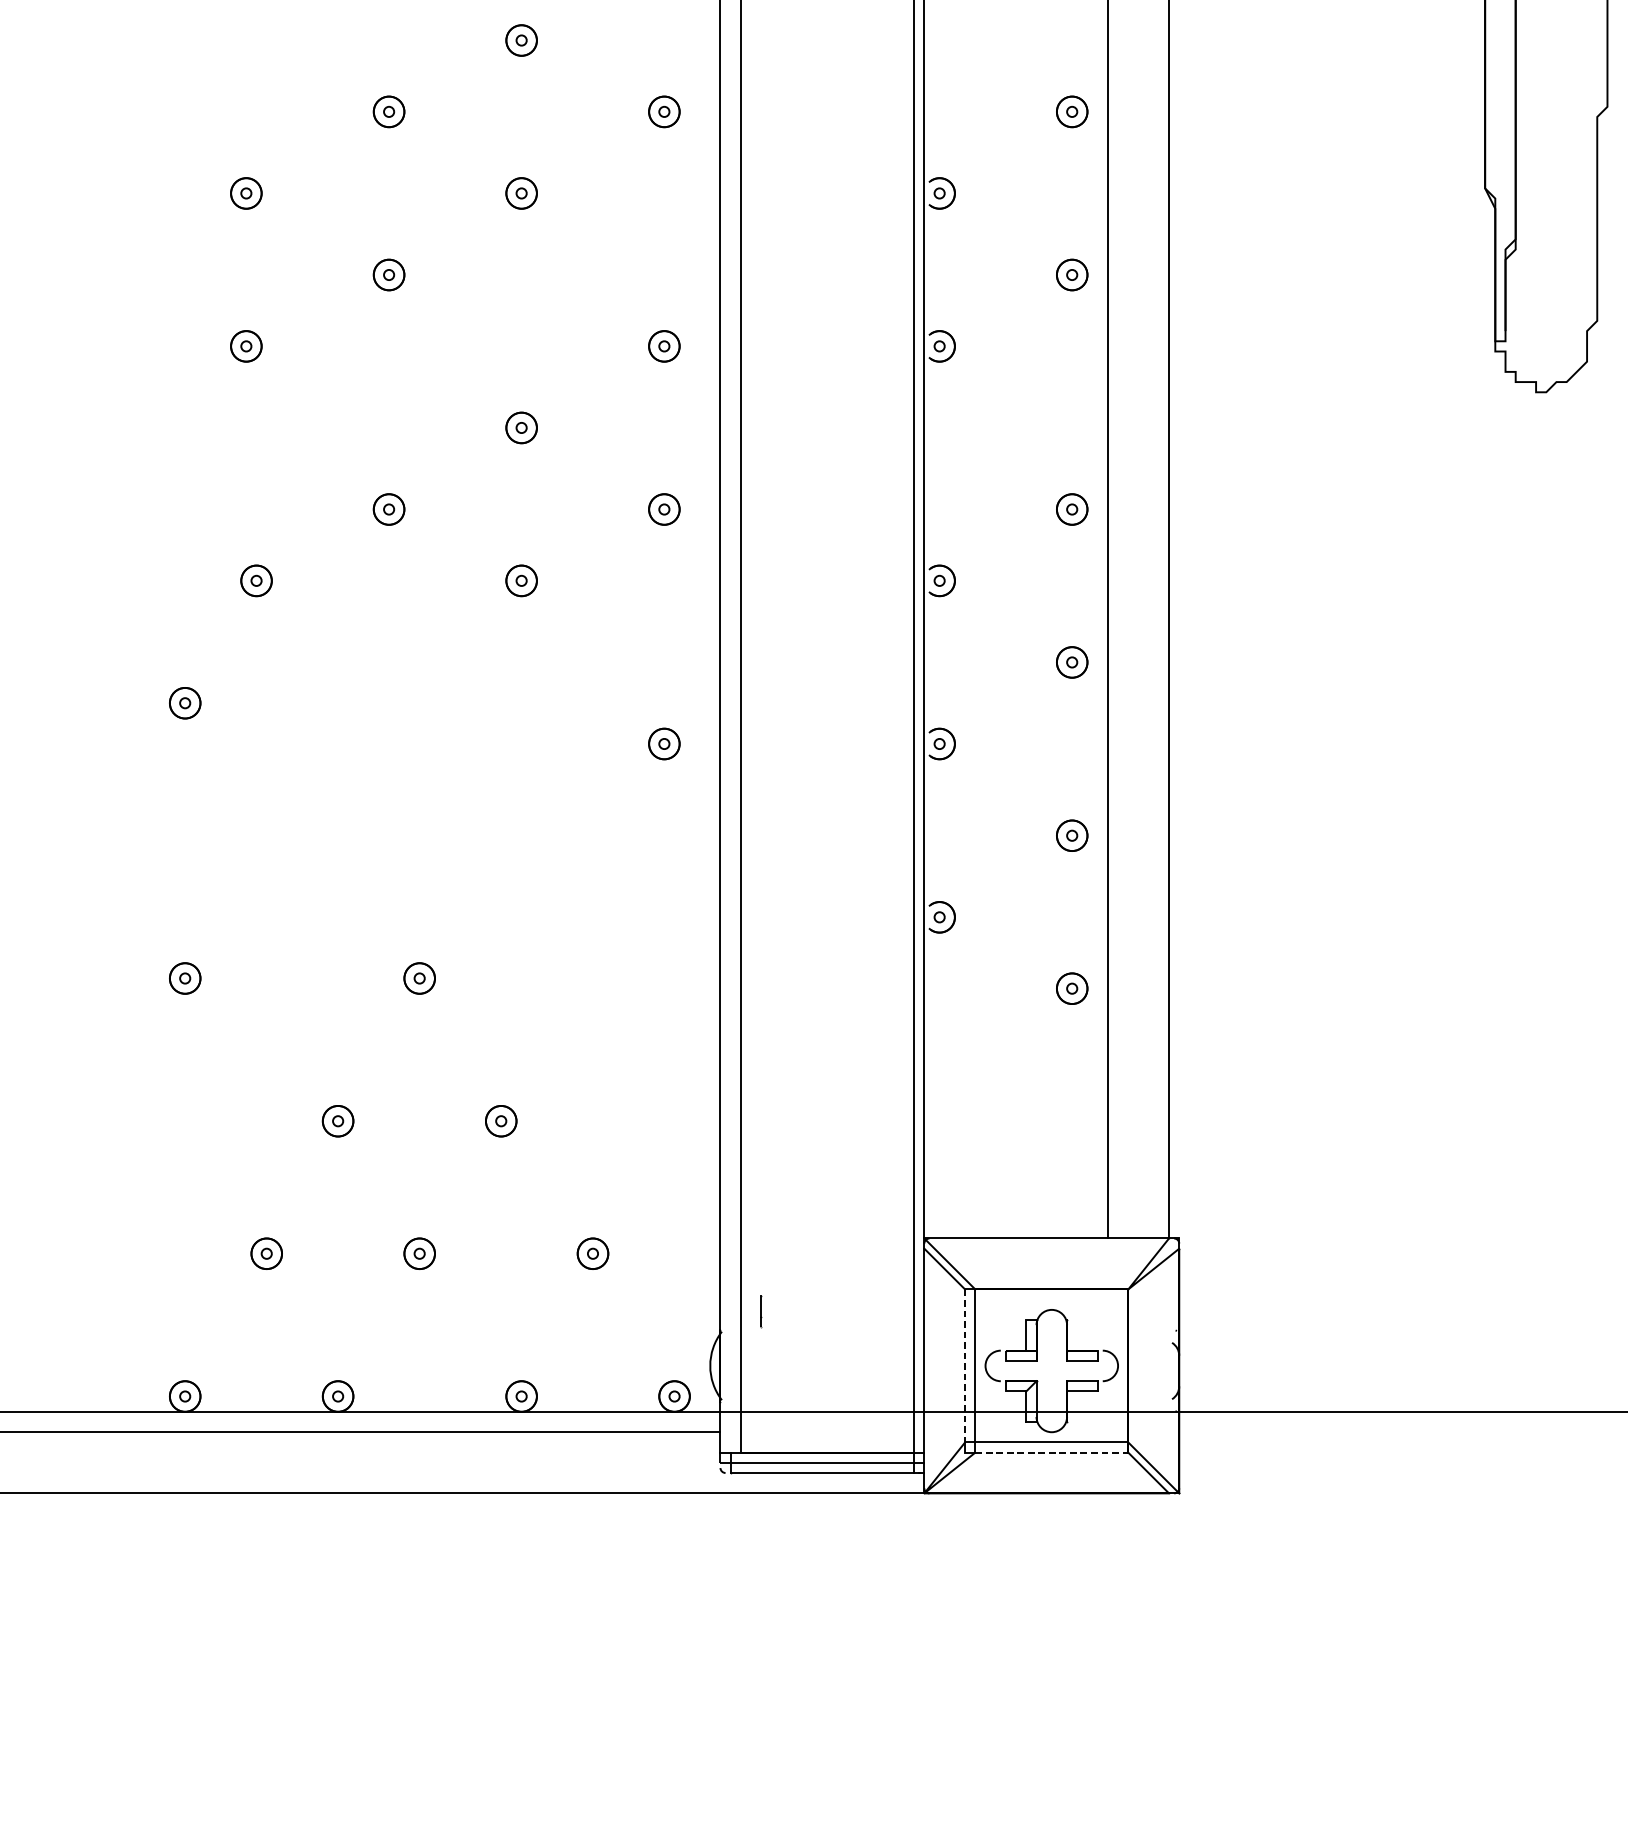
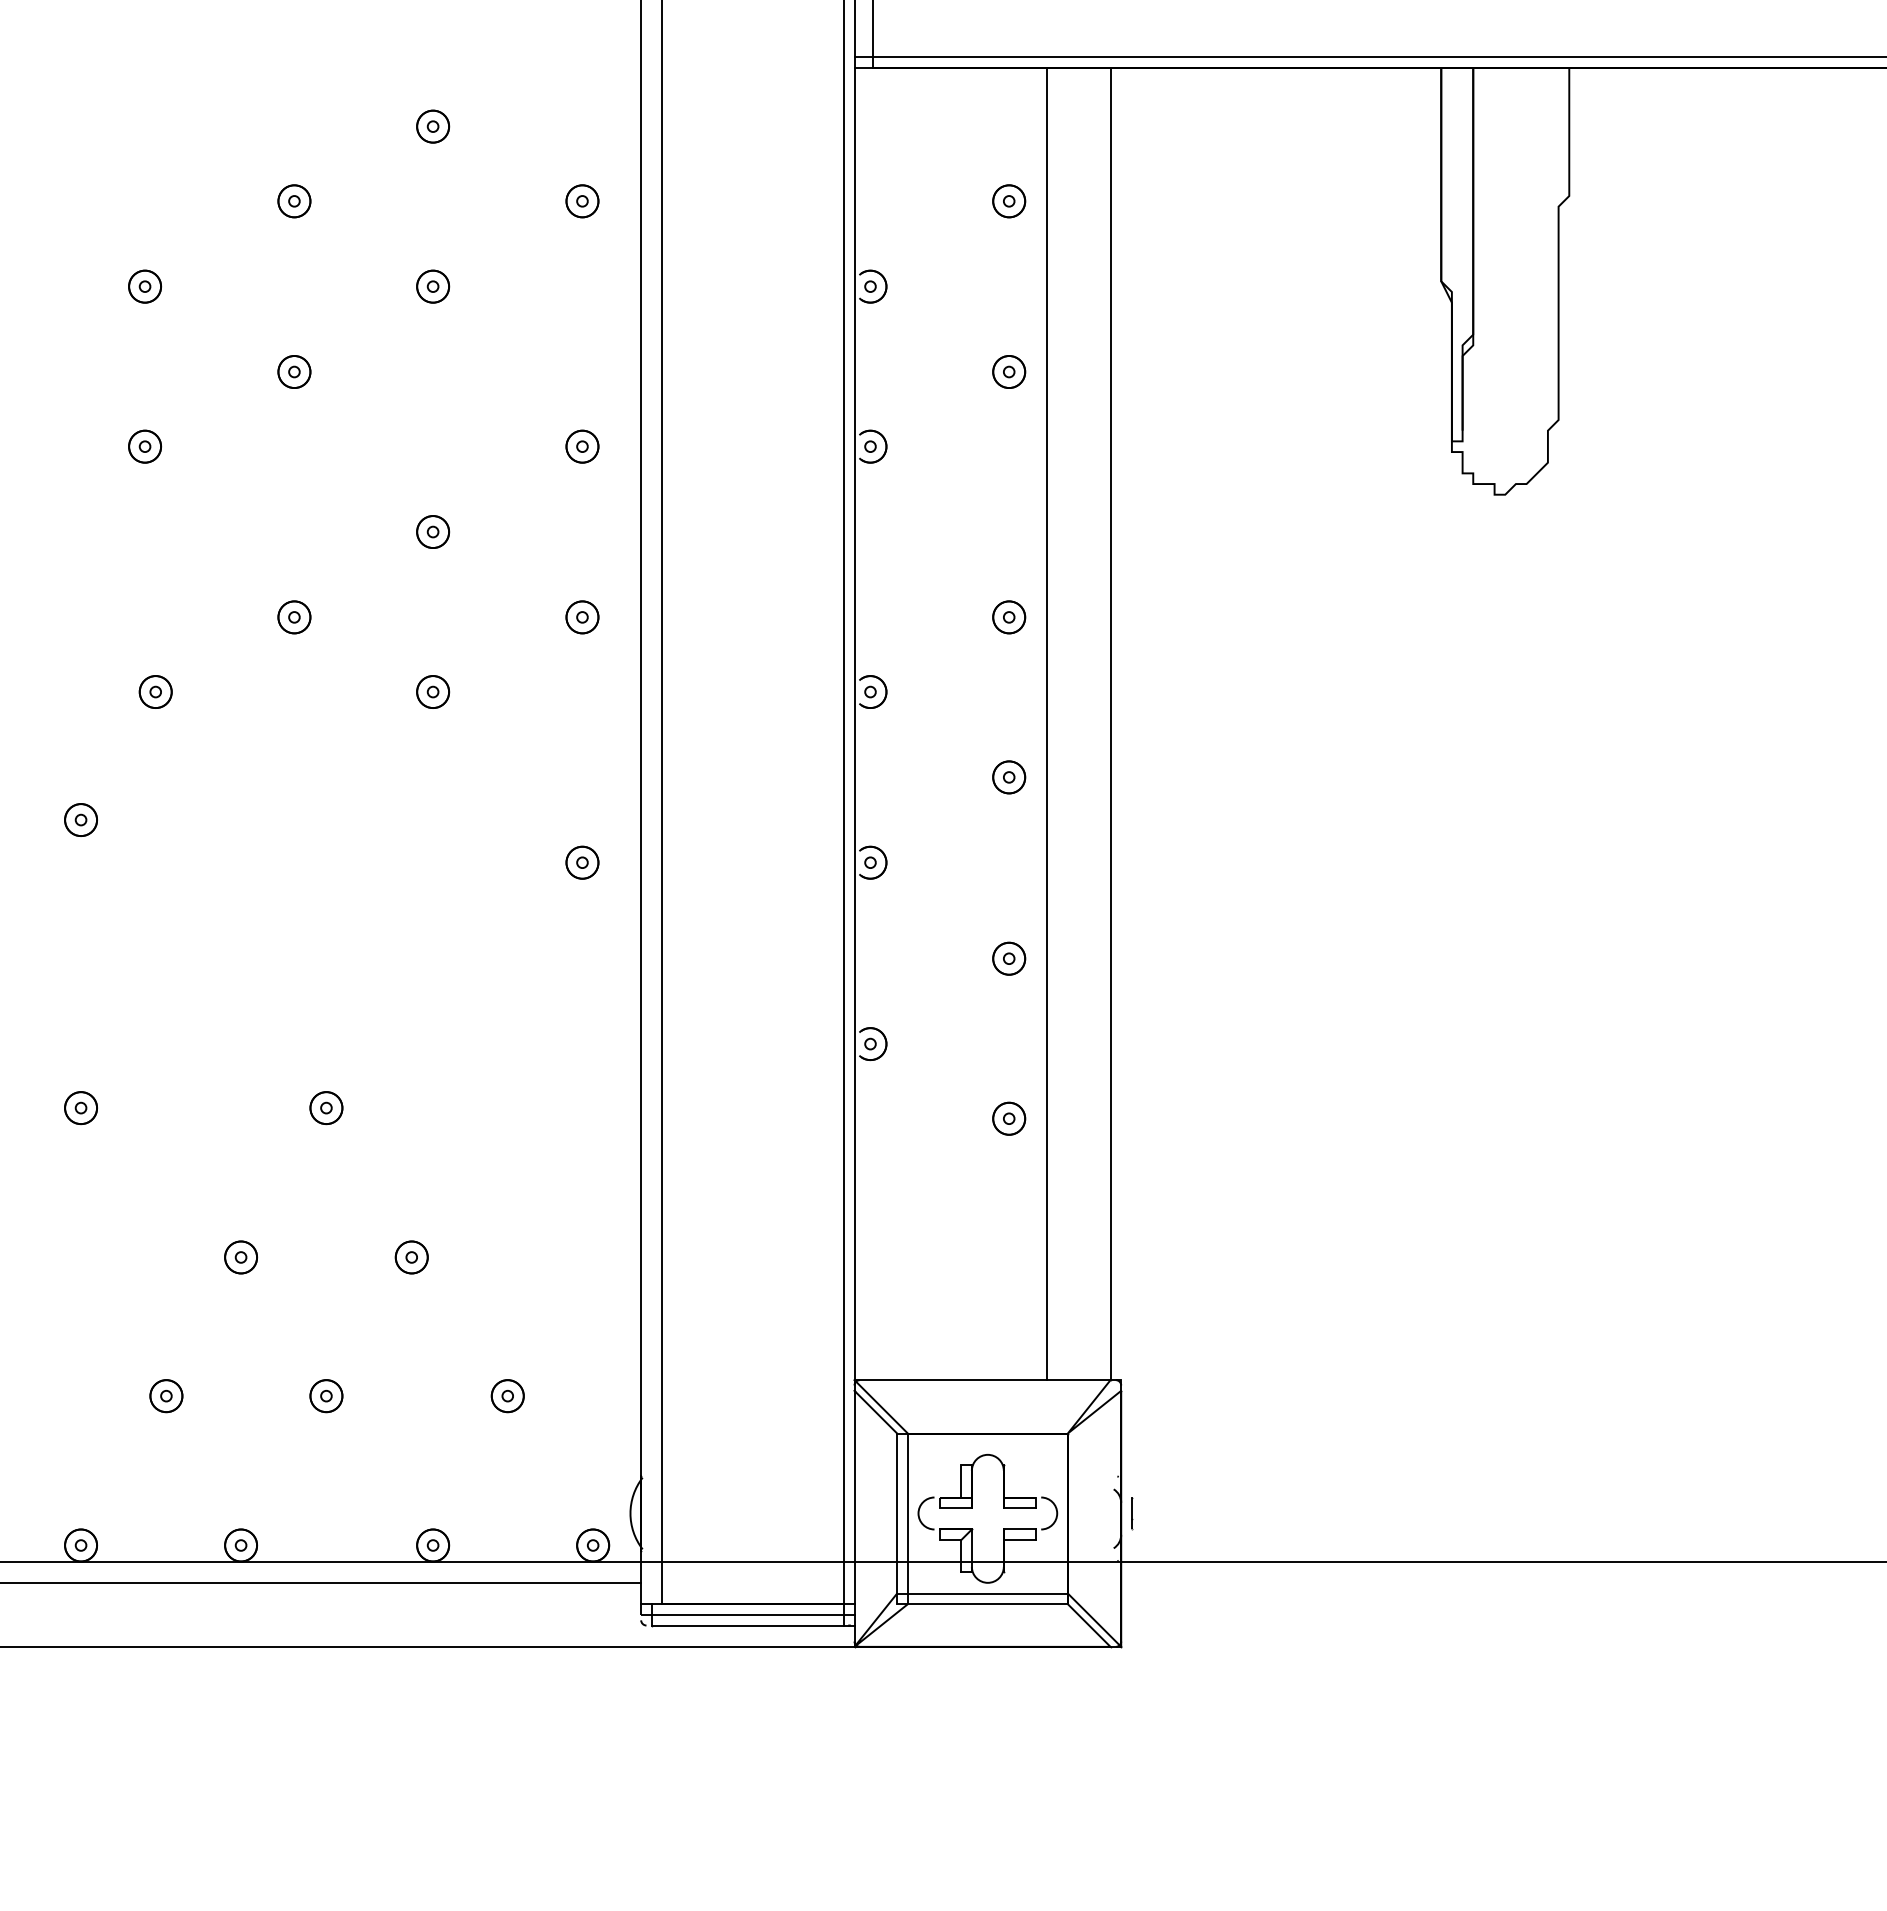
line: (761, 1311) -> (1132, 1513), moved
line: (965, 1366) -> (897, 1514), dashed -> solid
line: (1052, 1452) -> (988, 1604), dashed -> solid

